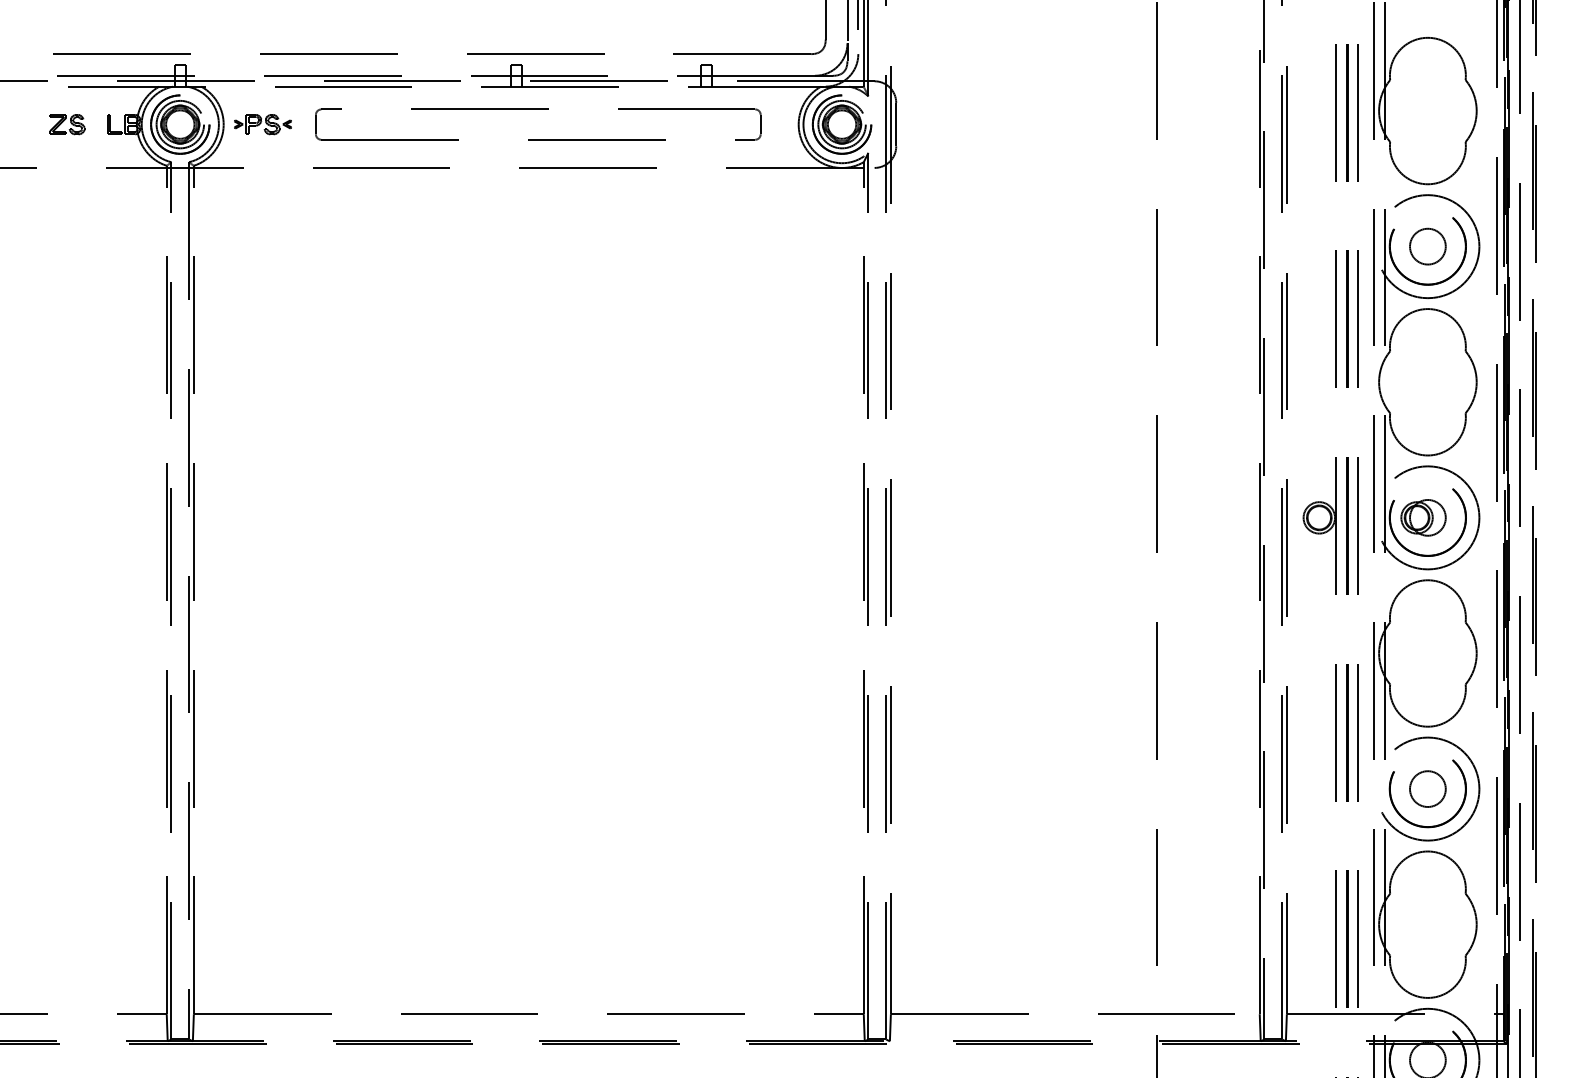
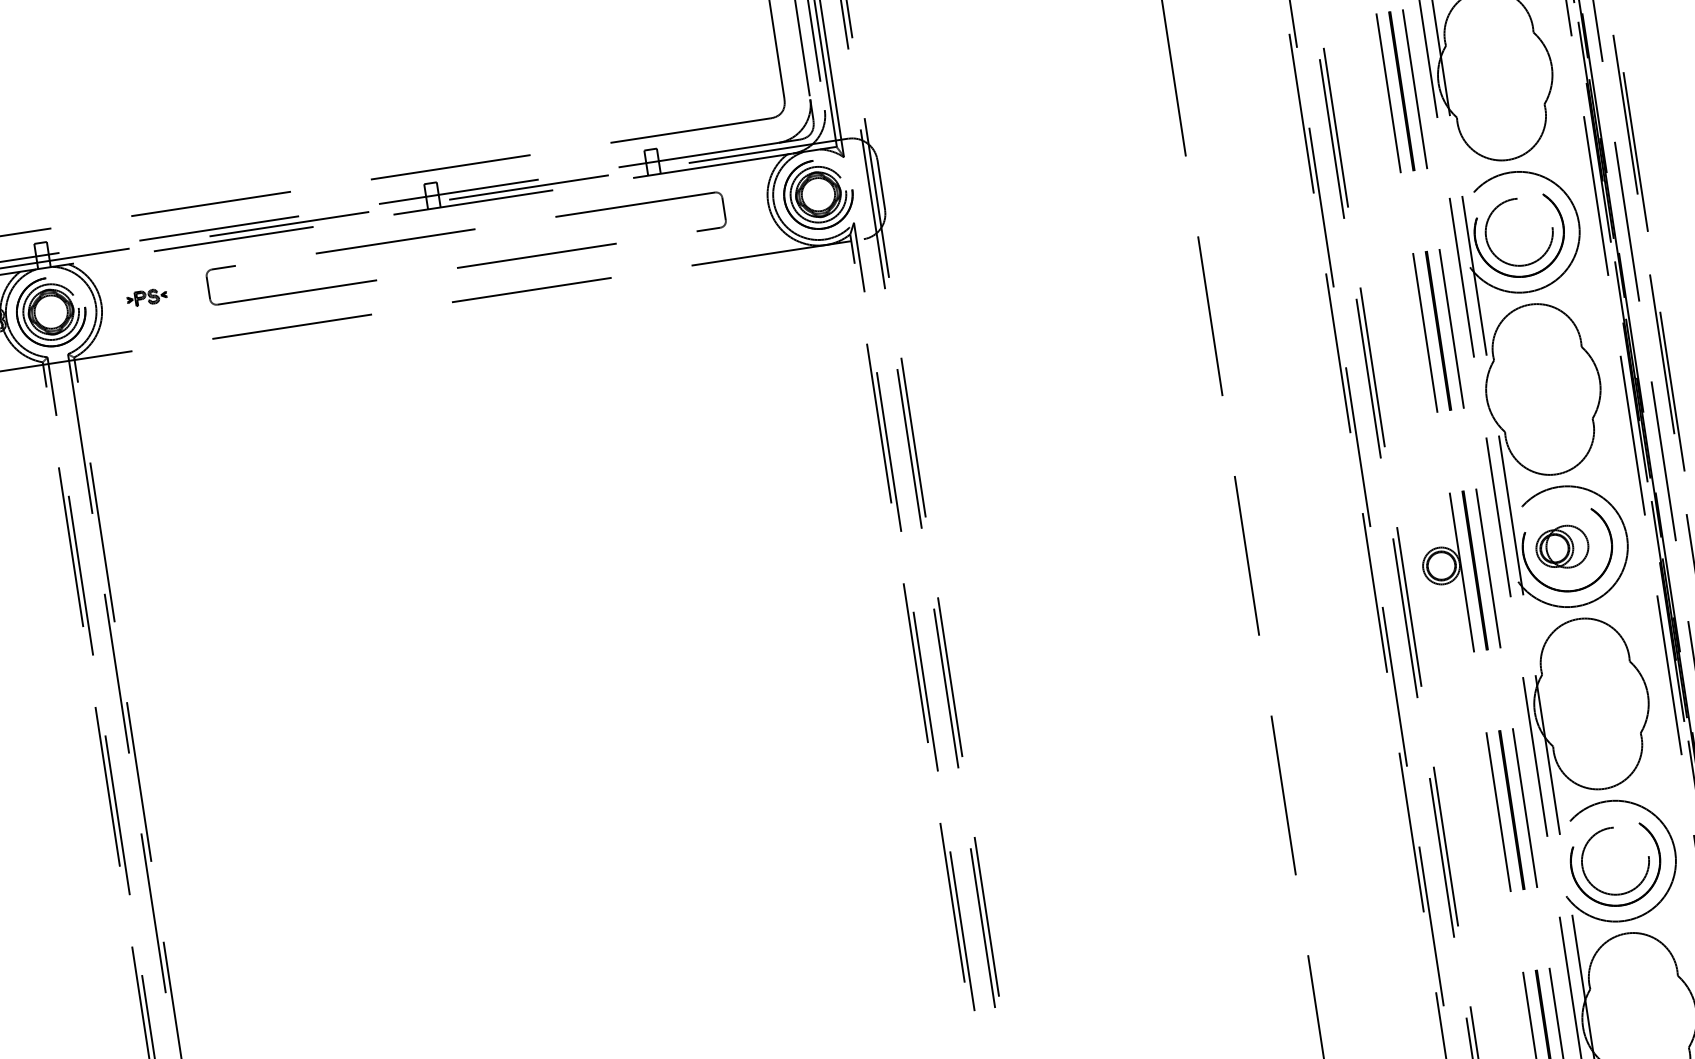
part: (262, 124) -> (146, 297), size x0.6
circle: (1427, 246) -> (1518, 232), size x1.6
circle: (1427, 789) -> (1615, 861), size x1.6

